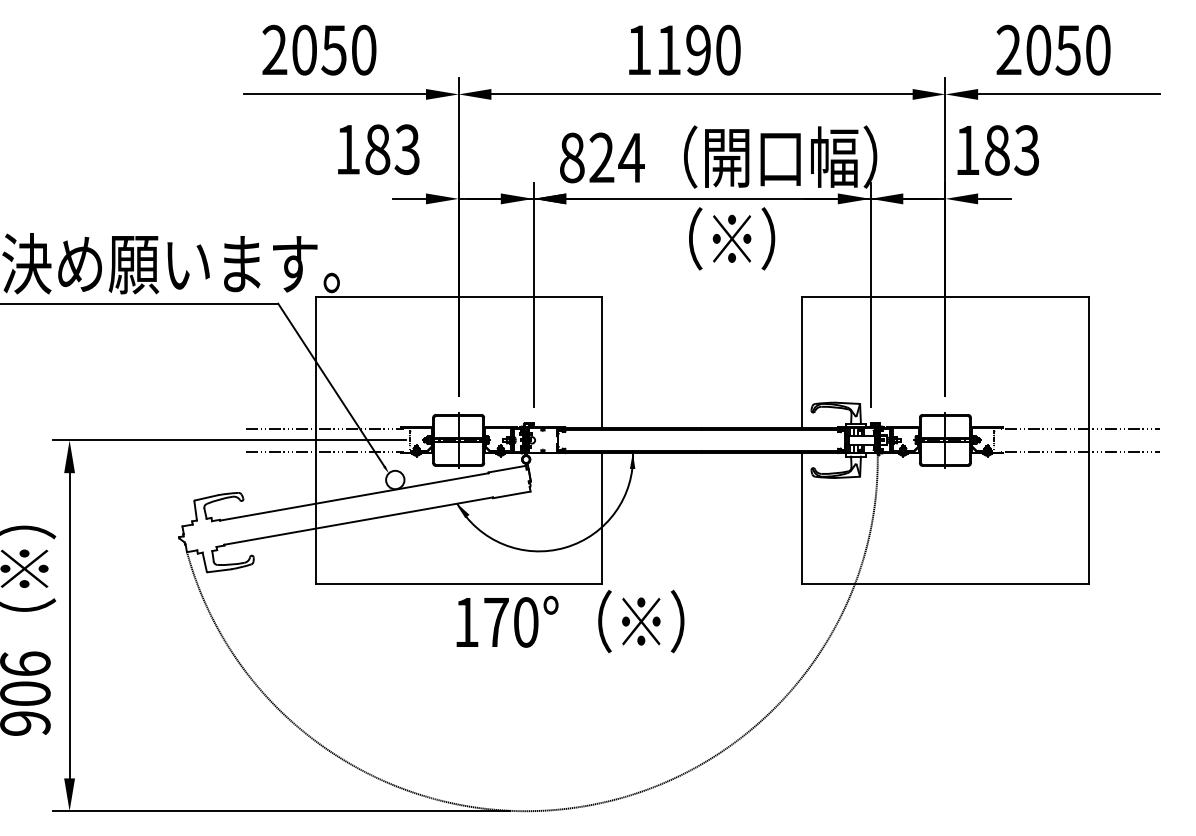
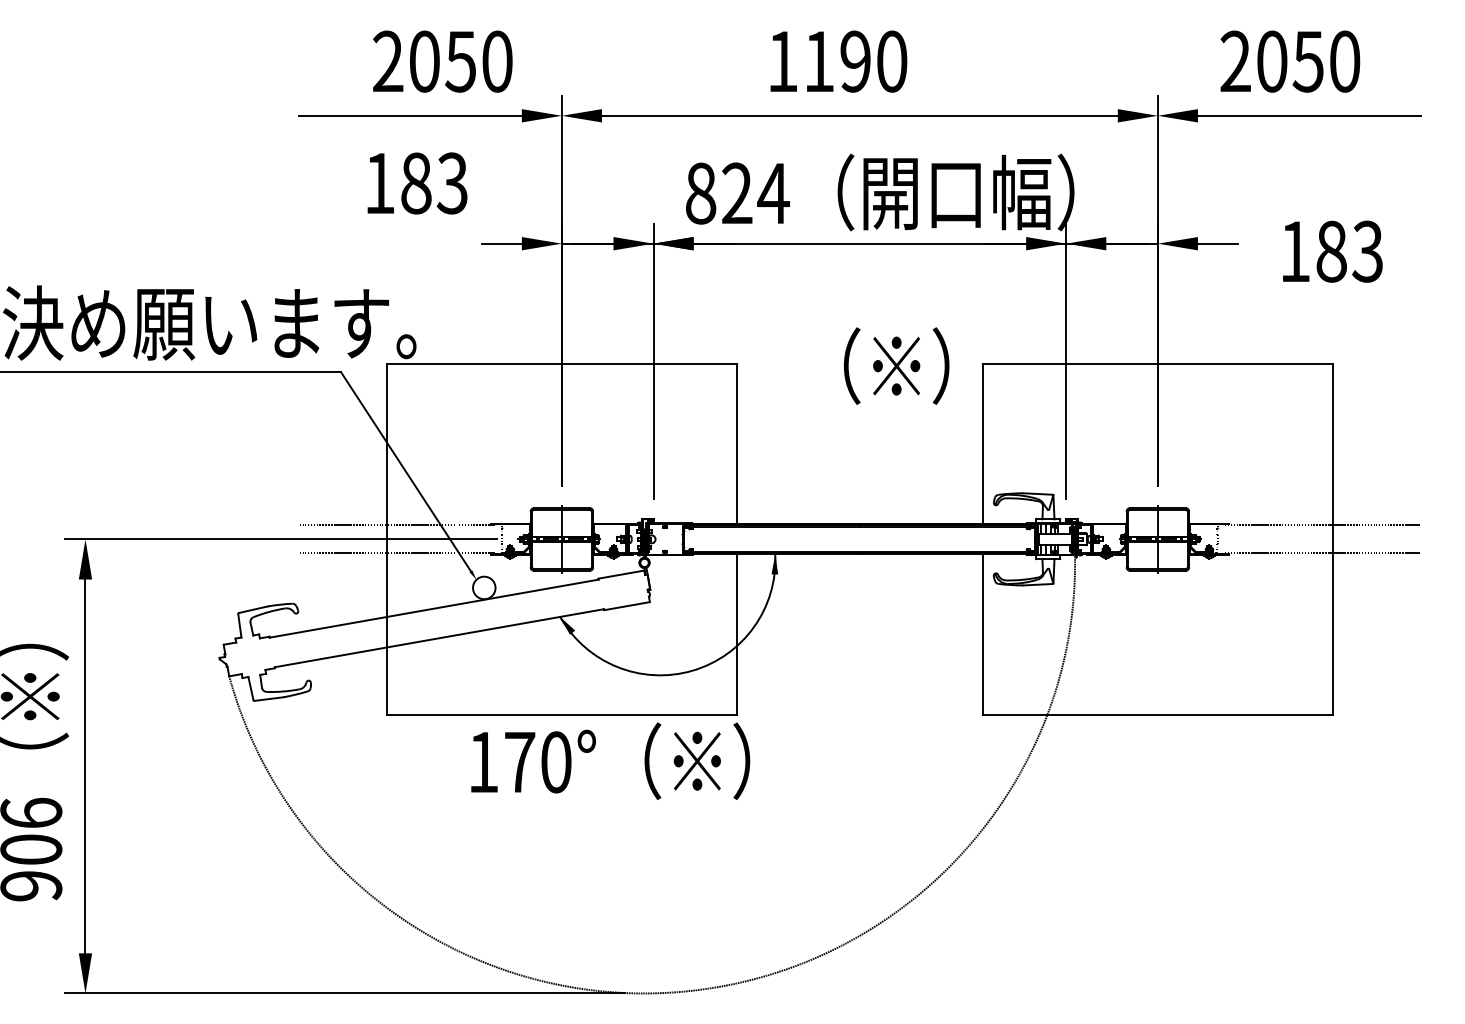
text: (319, 49) -> (442, 60), moved
text: (378, 149) -> (417, 183), moved
text: (997, 150) -> (1331, 251), moved
text: (732, 238) -> (897, 365), moved
text: (570, 621) -> (610, 761), moved

